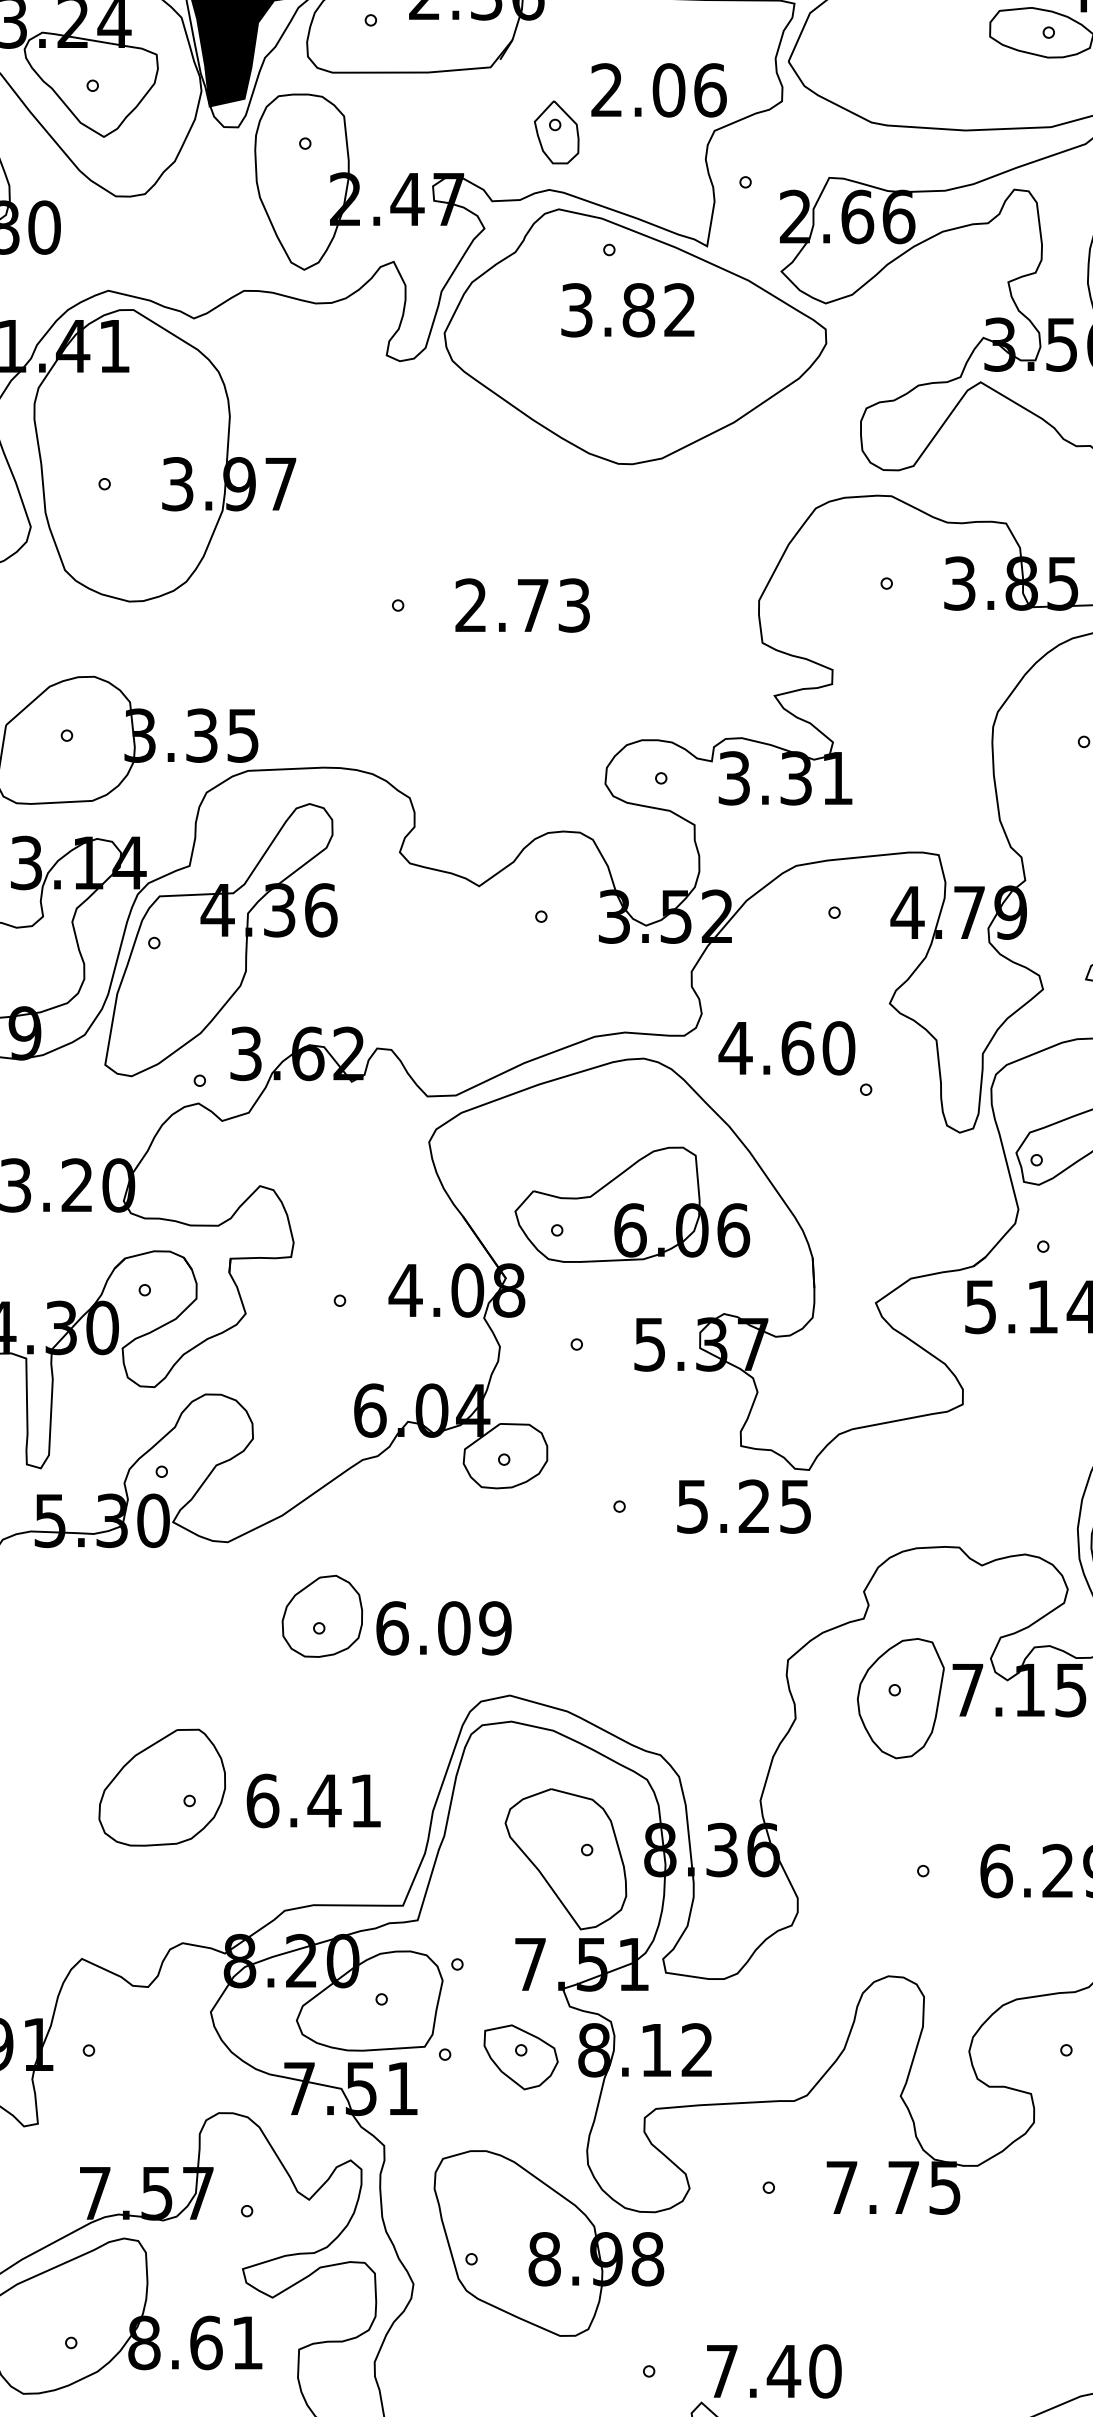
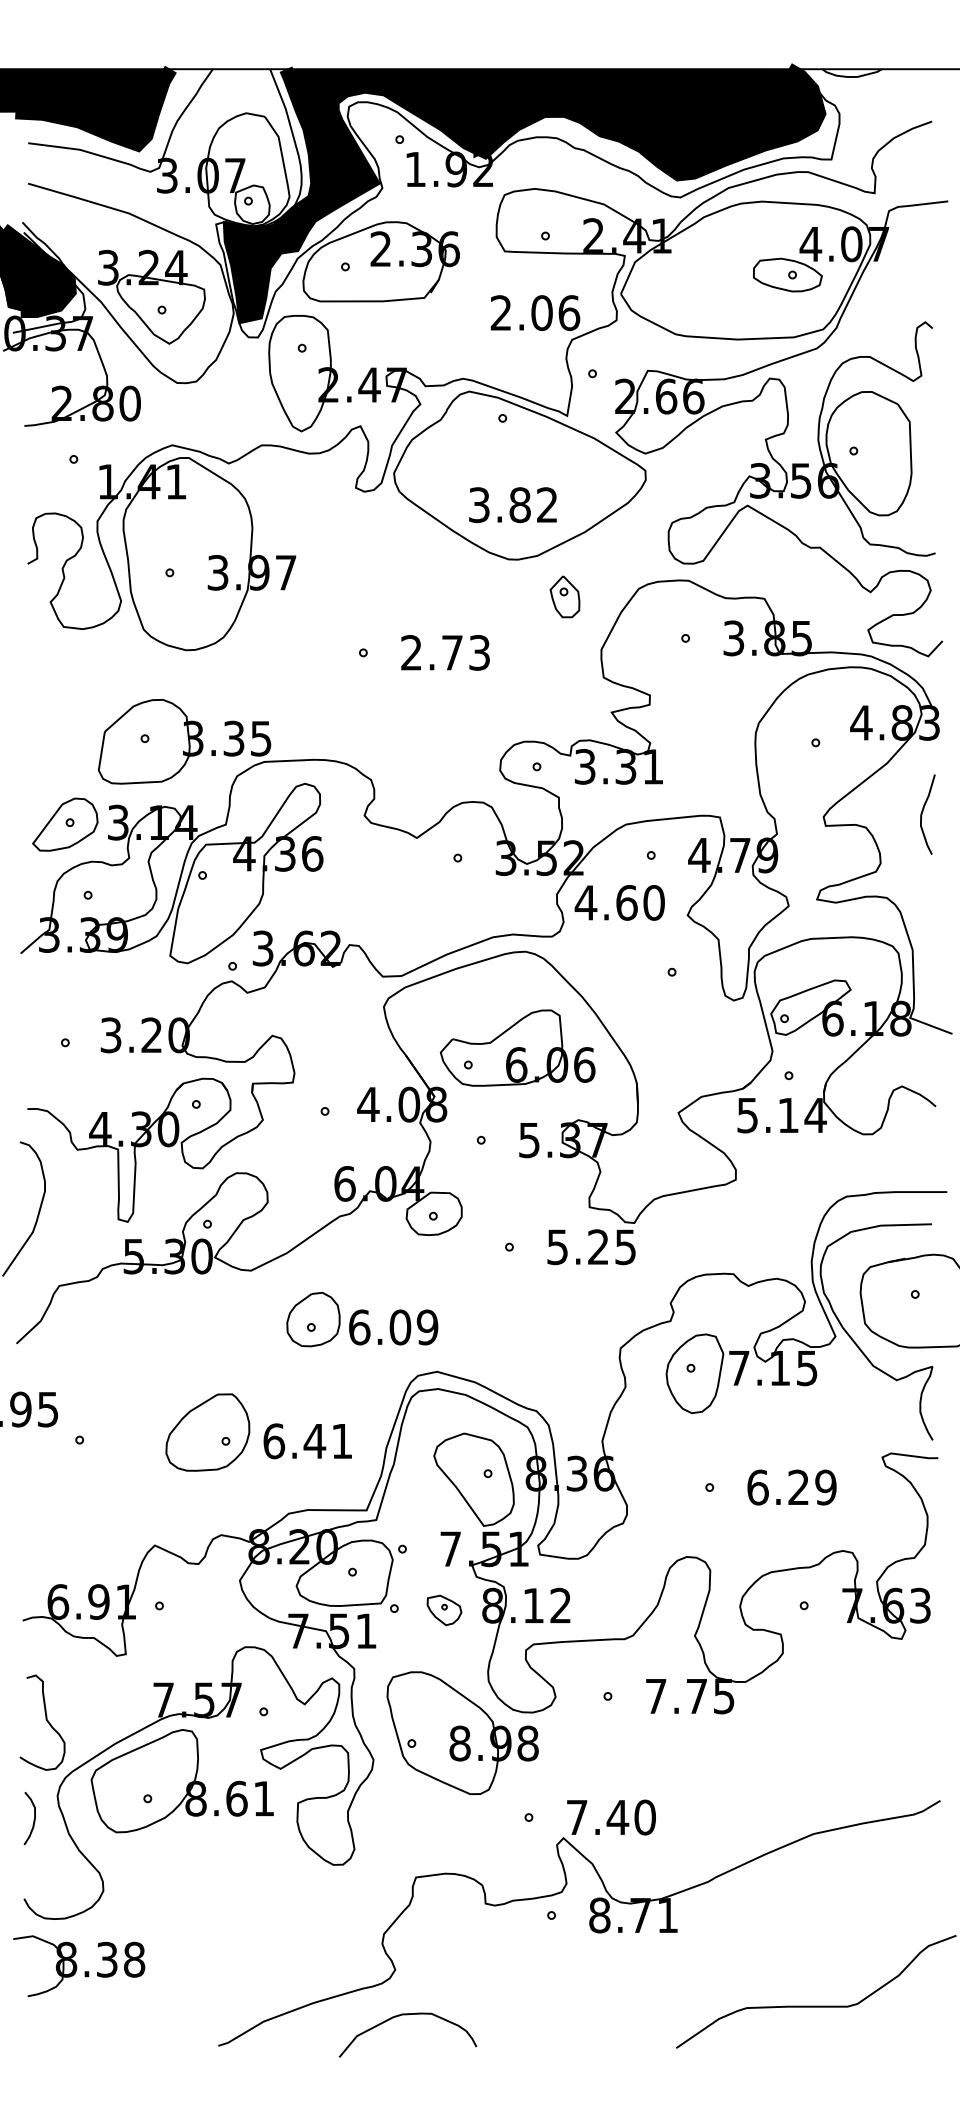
part: (555, 131) -> (564, 596), moved
text: (627, 310) -> (512, 505), moved
text: (786, 1047) -> (619, 902), moved
part: (521, 2057) -> (444, 1610), size x0.7

